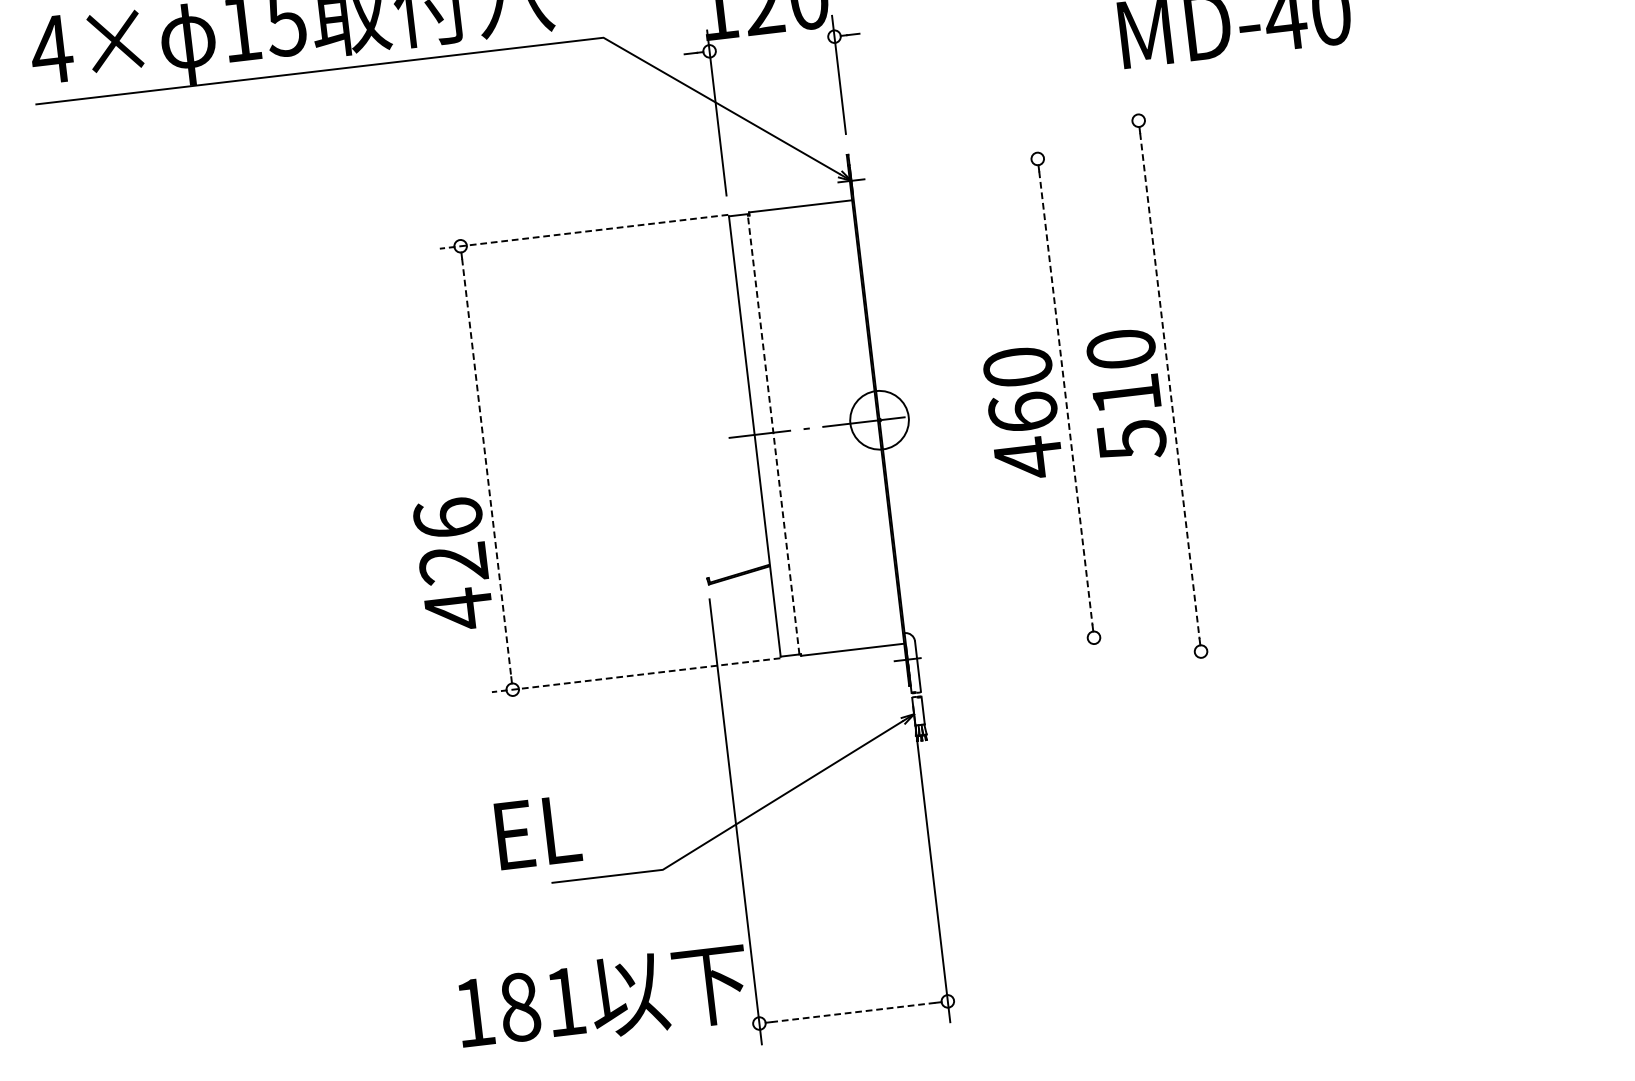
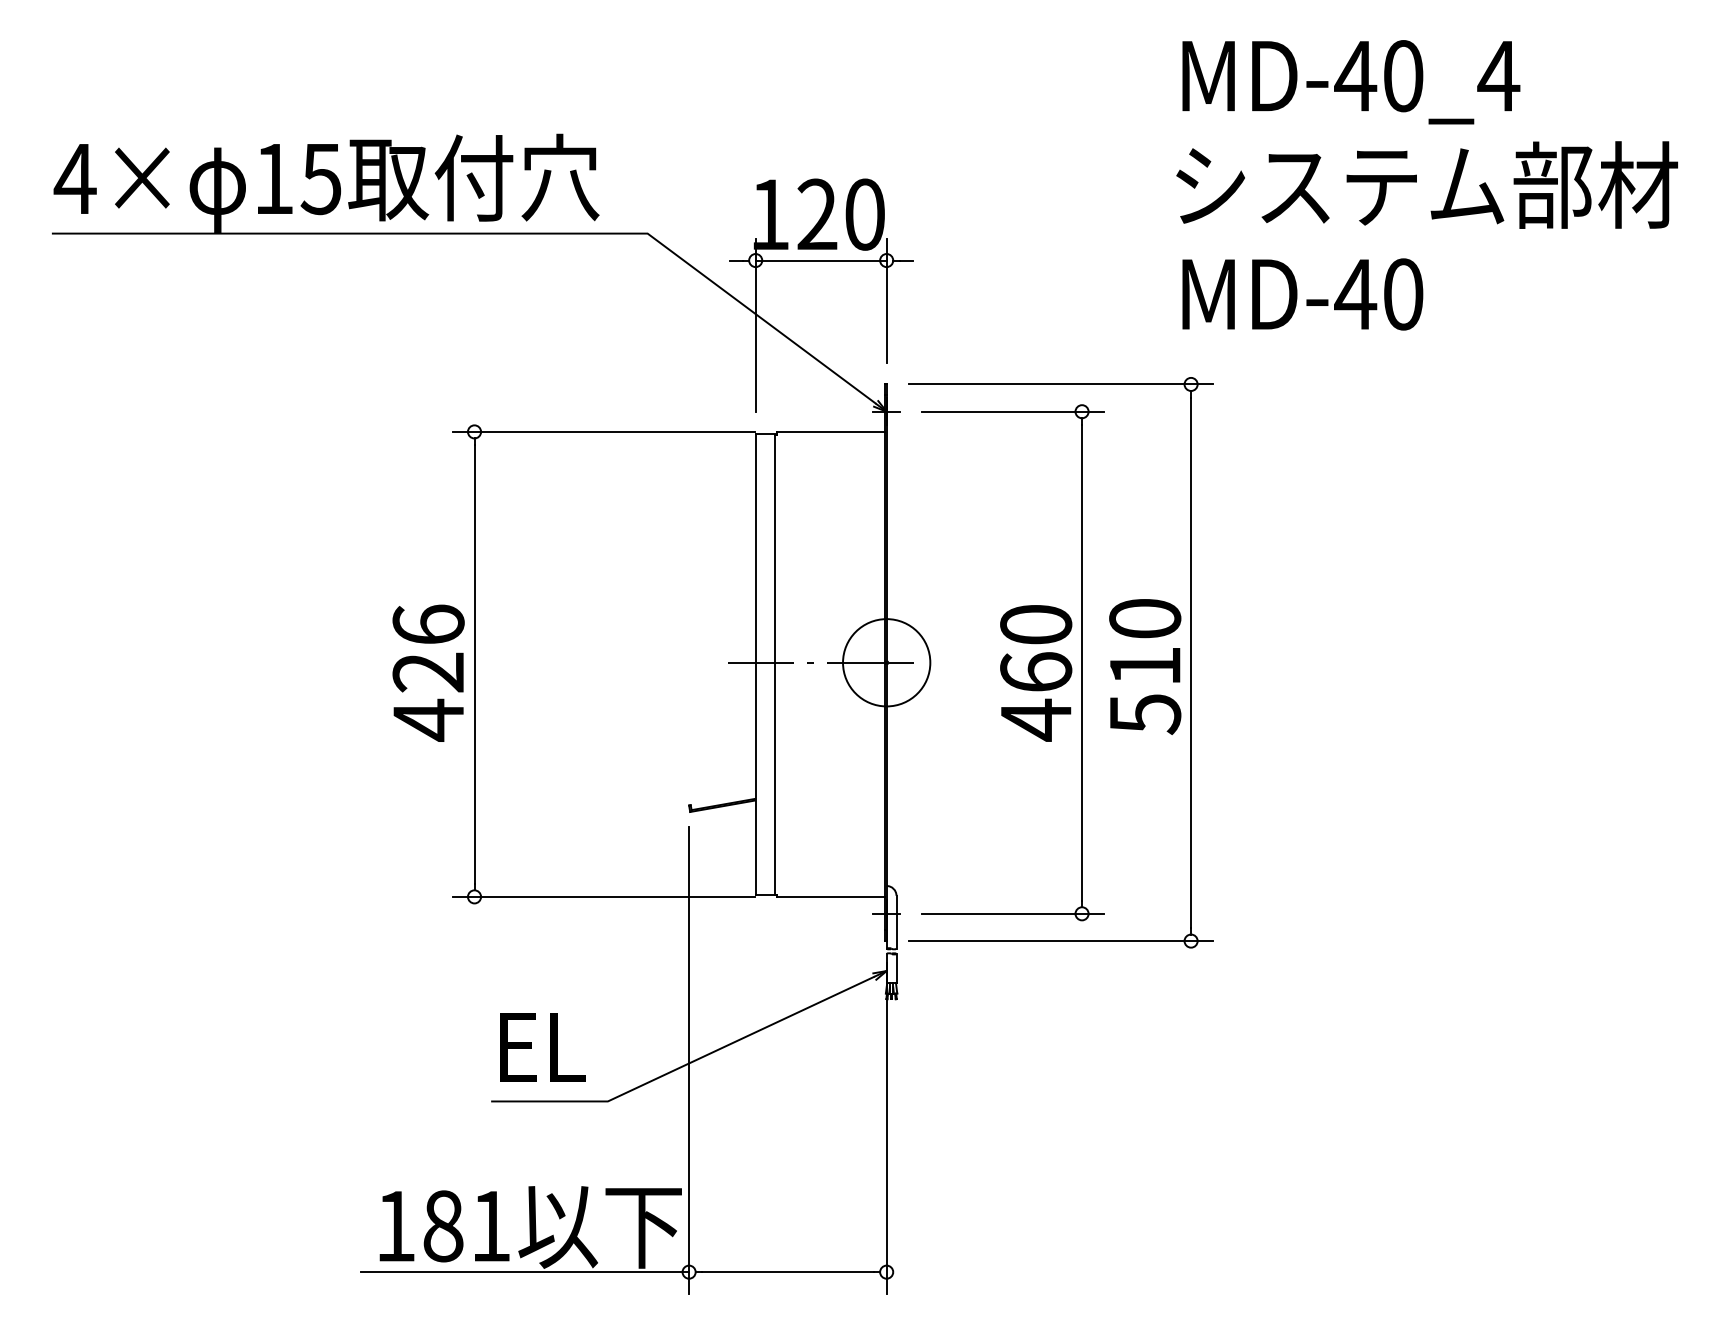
line: (771, 44) -> (820, 260), added
line: (1014, 135) -> (1060, 384), added
line: (971, 166) -> (1012, 411), added
line: (583, 231) -> (603, 431), dashed -> solid
line: (1170, 386) -> (1191, 663), dashed -> solid
line: (1066, 398) -> (1082, 662), dashed -> solid
circle: (879, 420) -> (886, 662), size x1.43
line: (773, 434) -> (775, 664), dashed -> solid
line: (486, 468) -> (474, 664), dashed -> solid
text: (453, 563) -> (428, 672), moved
line: (1027, 645) -> (1012, 913), added
line: (1076, 666) -> (1060, 941), added
line: (635, 674) -> (603, 896), dashed -> solid
text: (538, 832) -> (542, 1047), moved
line: (853, 1012) -> (787, 1272), dashed -> solid
line: (603, 1042) -> (525, 1272), added

